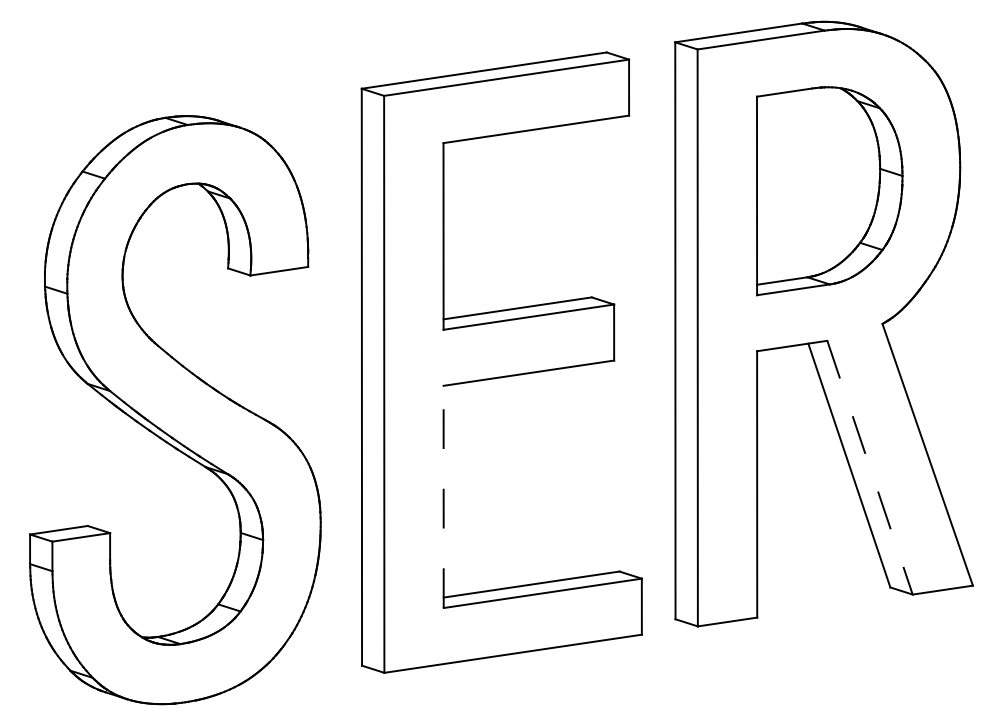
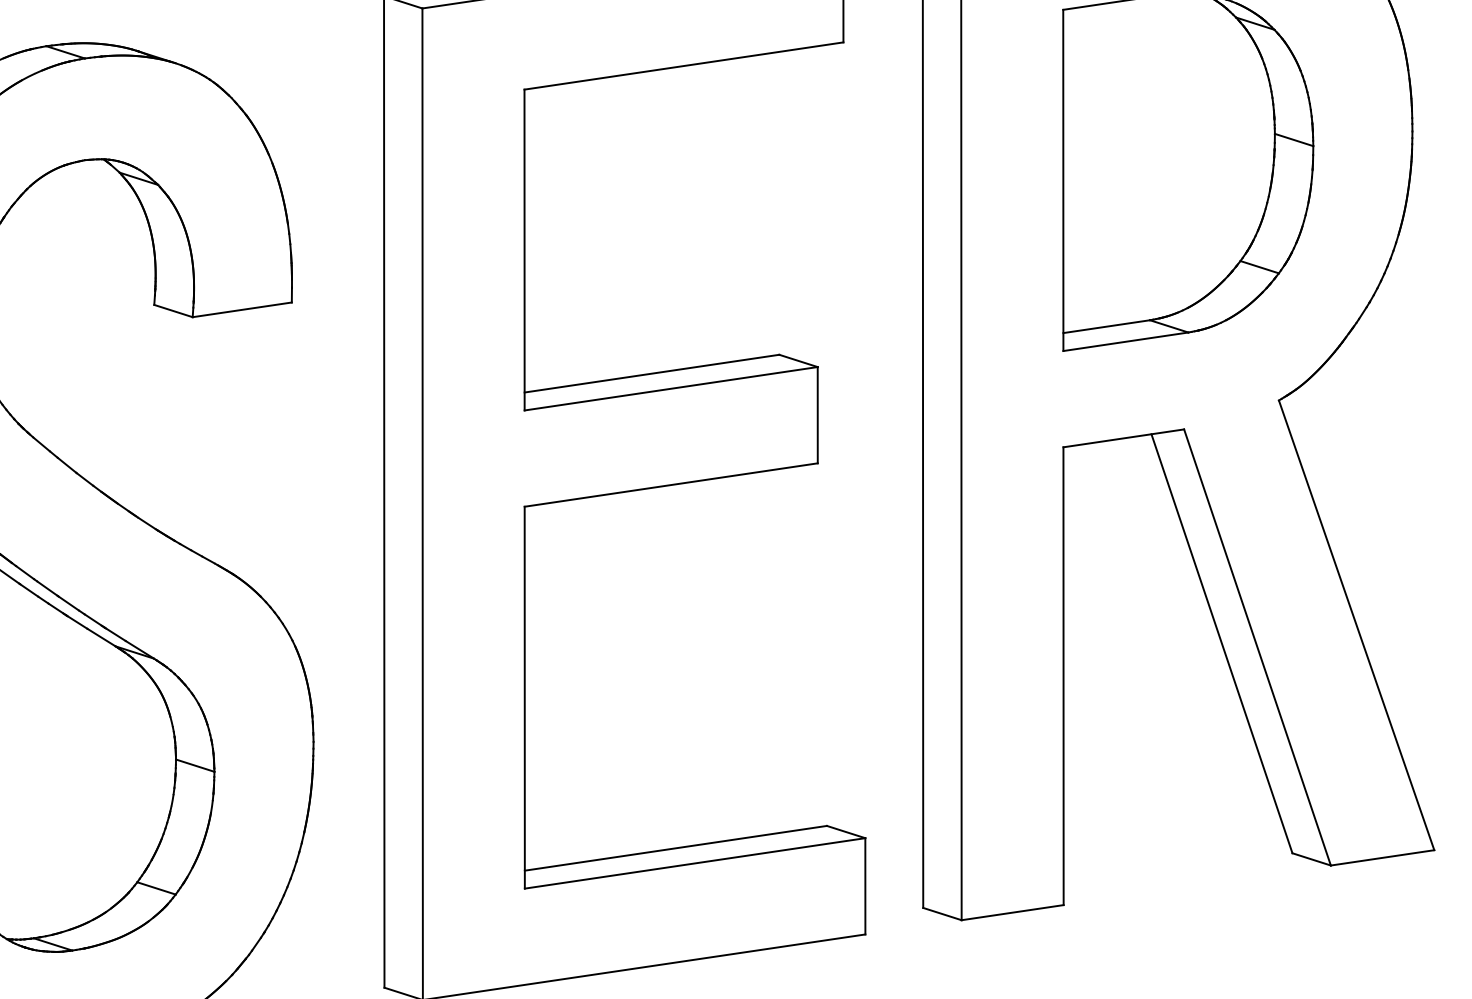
line: (870, 467) -> (1258, 647), dashed -> solid
line: (443, 496) -> (524, 696), dashed -> solid

